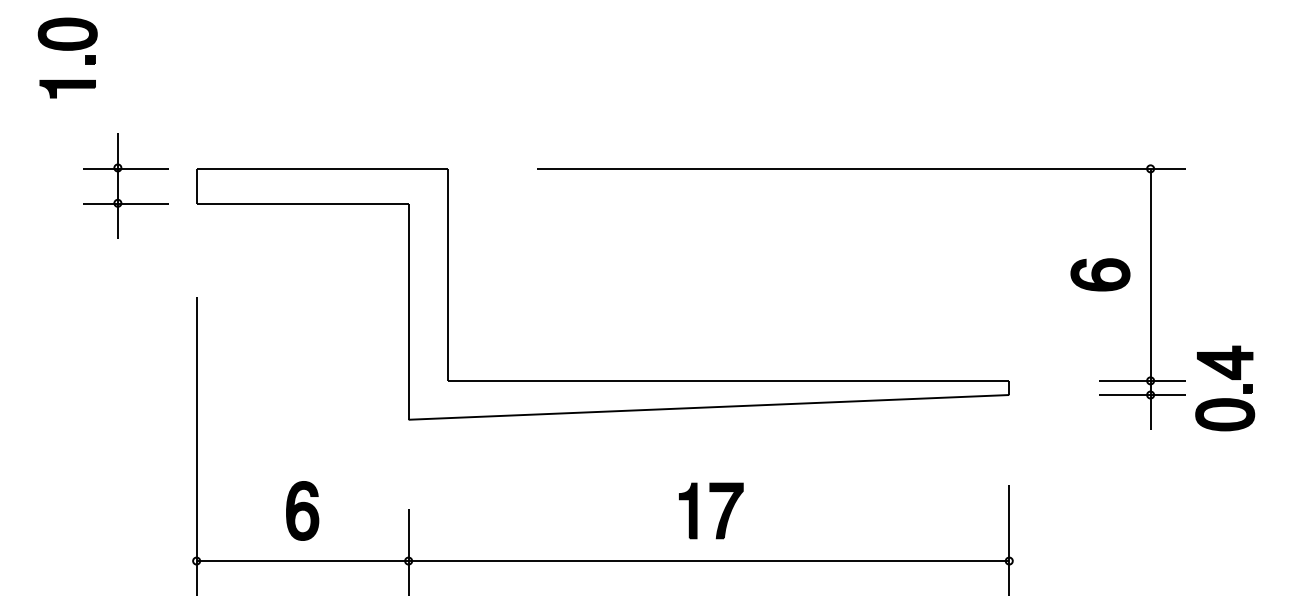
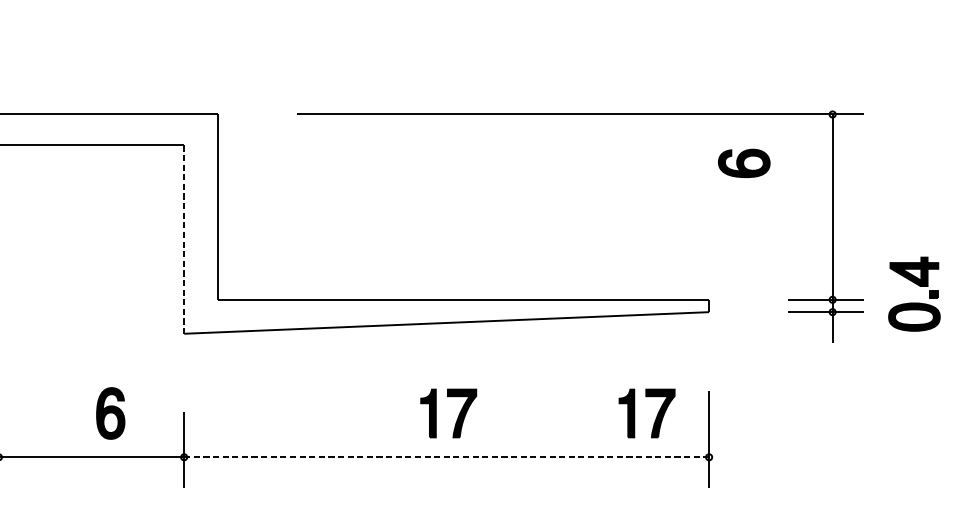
part: (1100, 274) -> (744, 163), moved
line: (408, 311) -> (184, 239), solid -> dashed
part: (1225, 398) -> (914, 302), moved
part: (302, 510) -> (110, 413), moved
part: (949, 512) -> (656, 414), added
line: (709, 561) -> (447, 457), solid -> dashed

